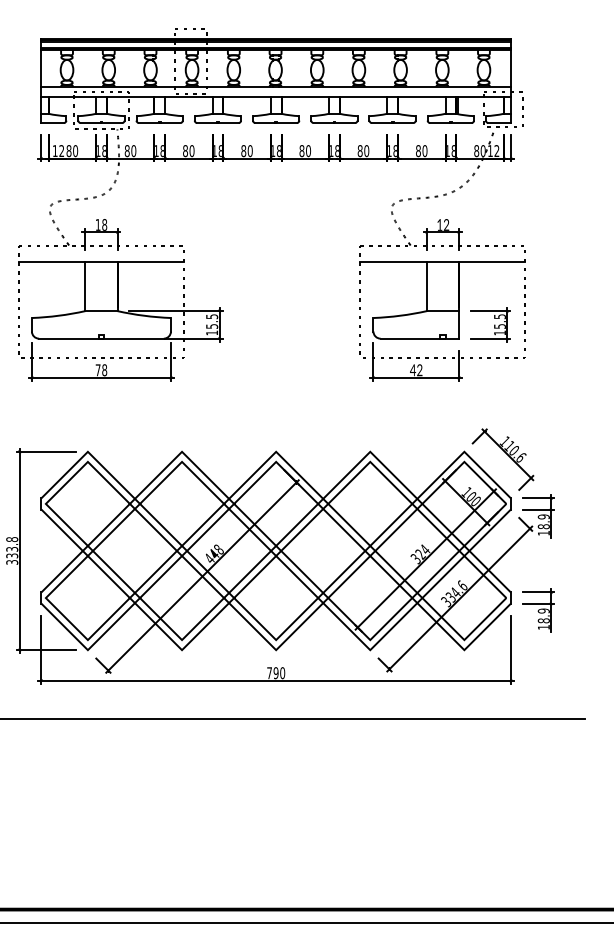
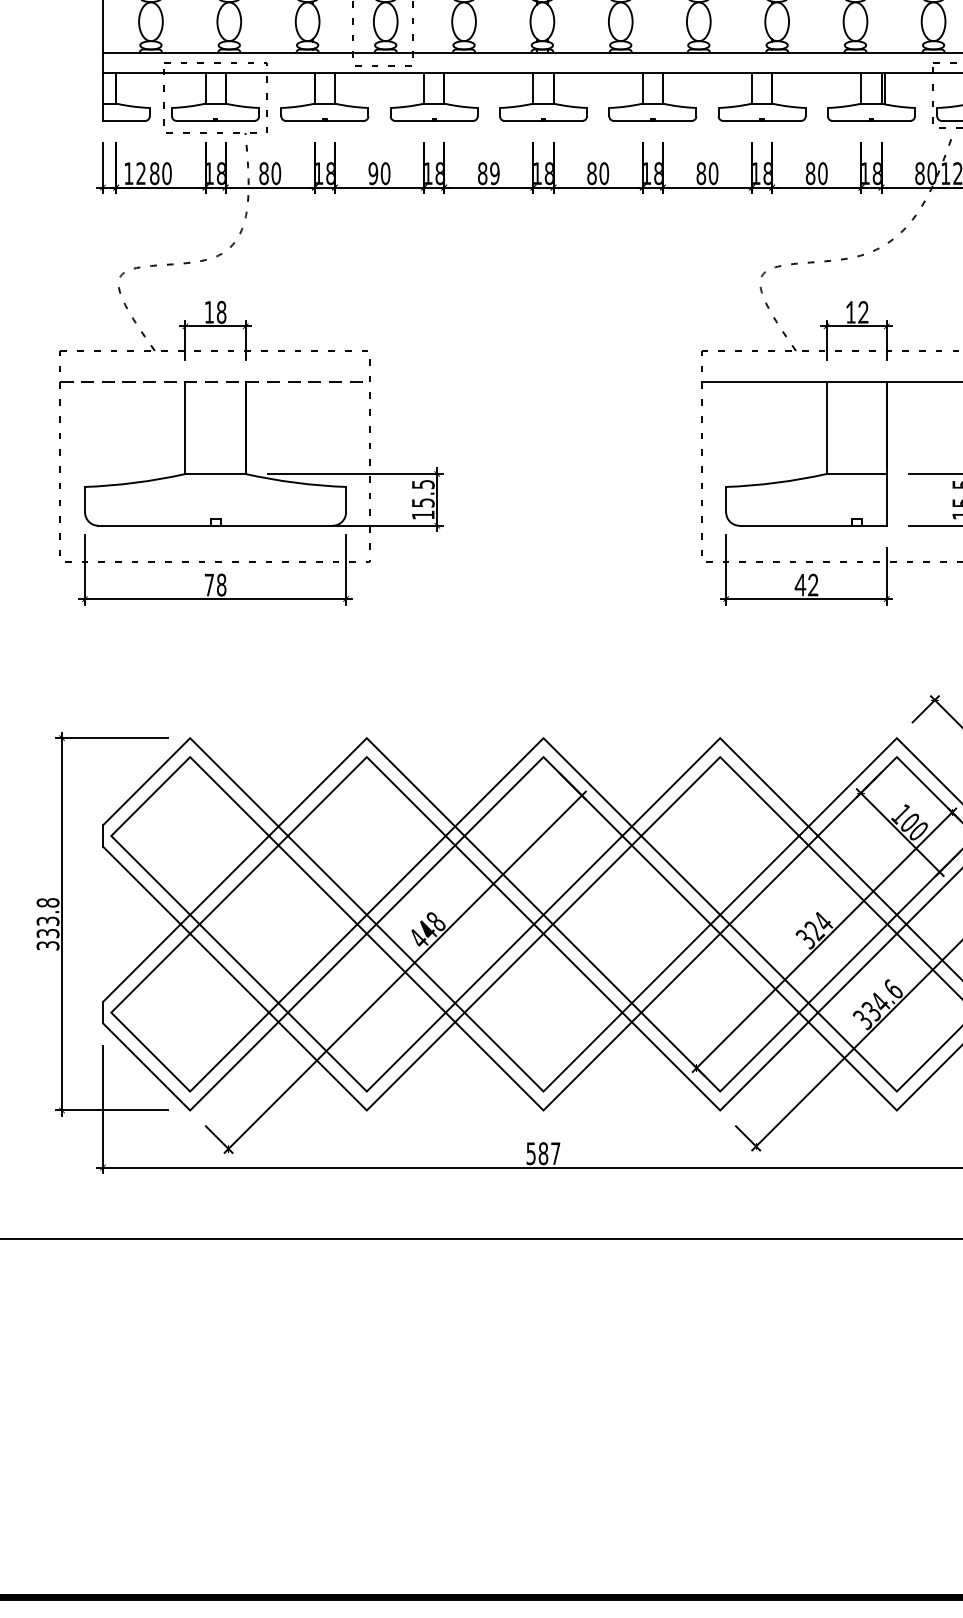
text: (185, 151) -> (373, 174), 80 -> 90
text: (249, 151) -> (493, 174), 80 -> 89
line: (101, 262) -> (215, 382), solid -> dashed
text: (276, 673) -> (544, 1154), 790 -> 587

